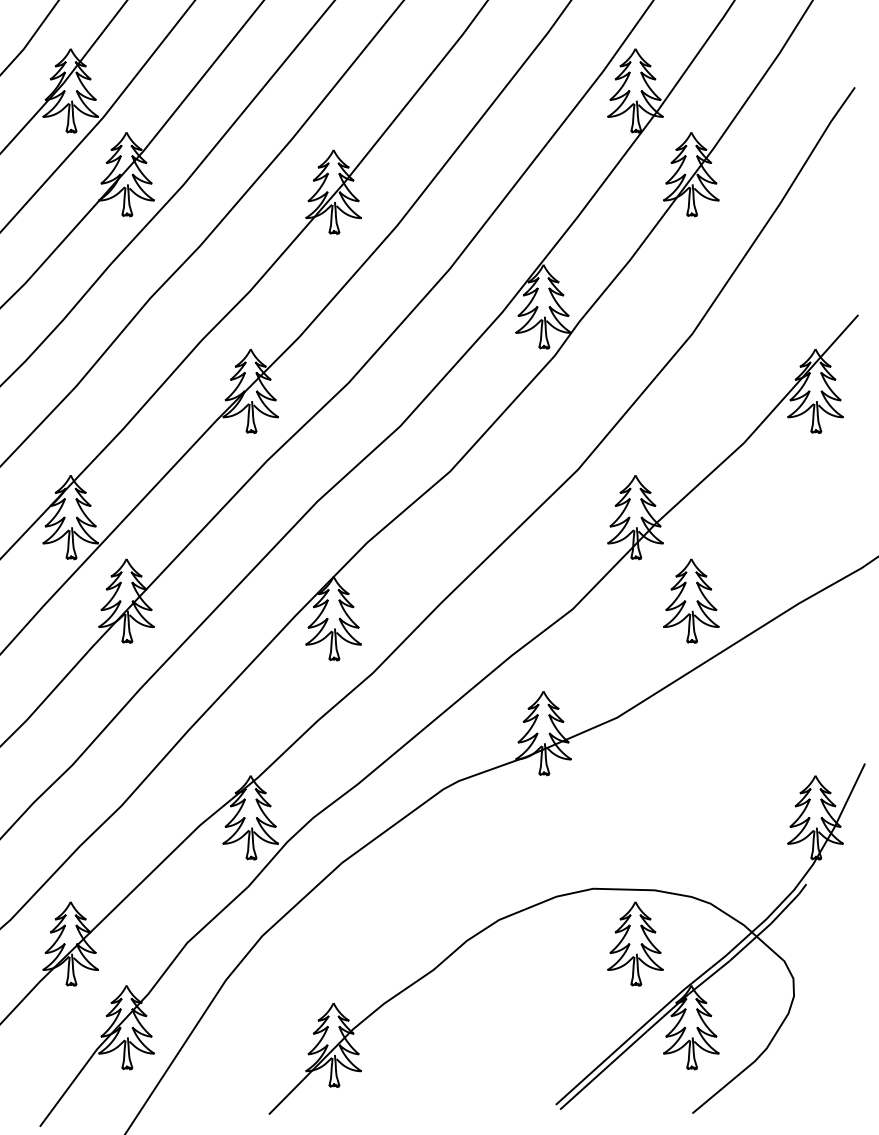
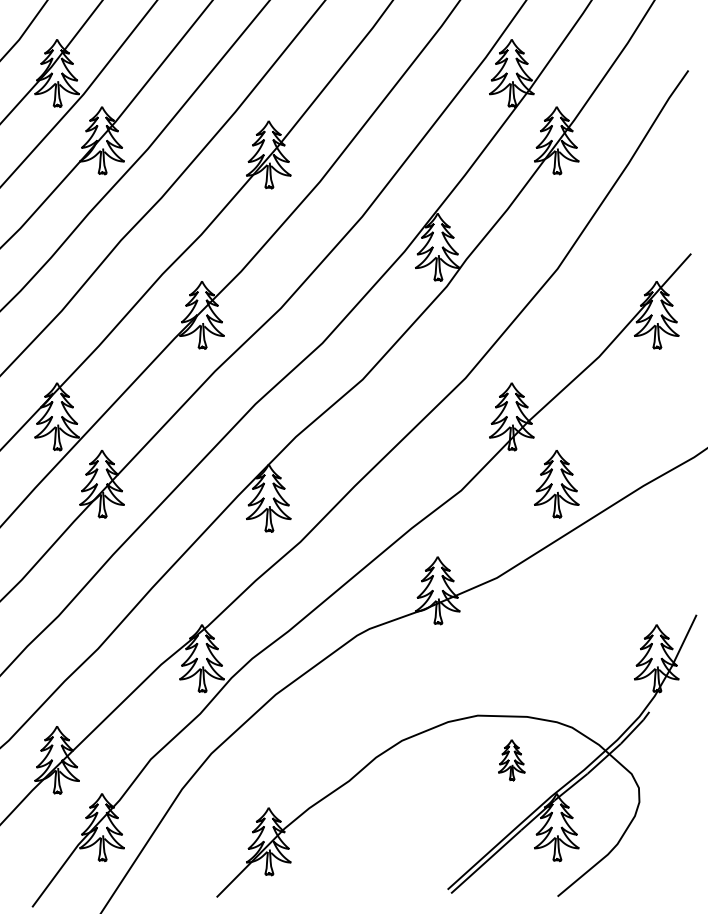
part: (635, 943) -> (511, 759), size x0.6

